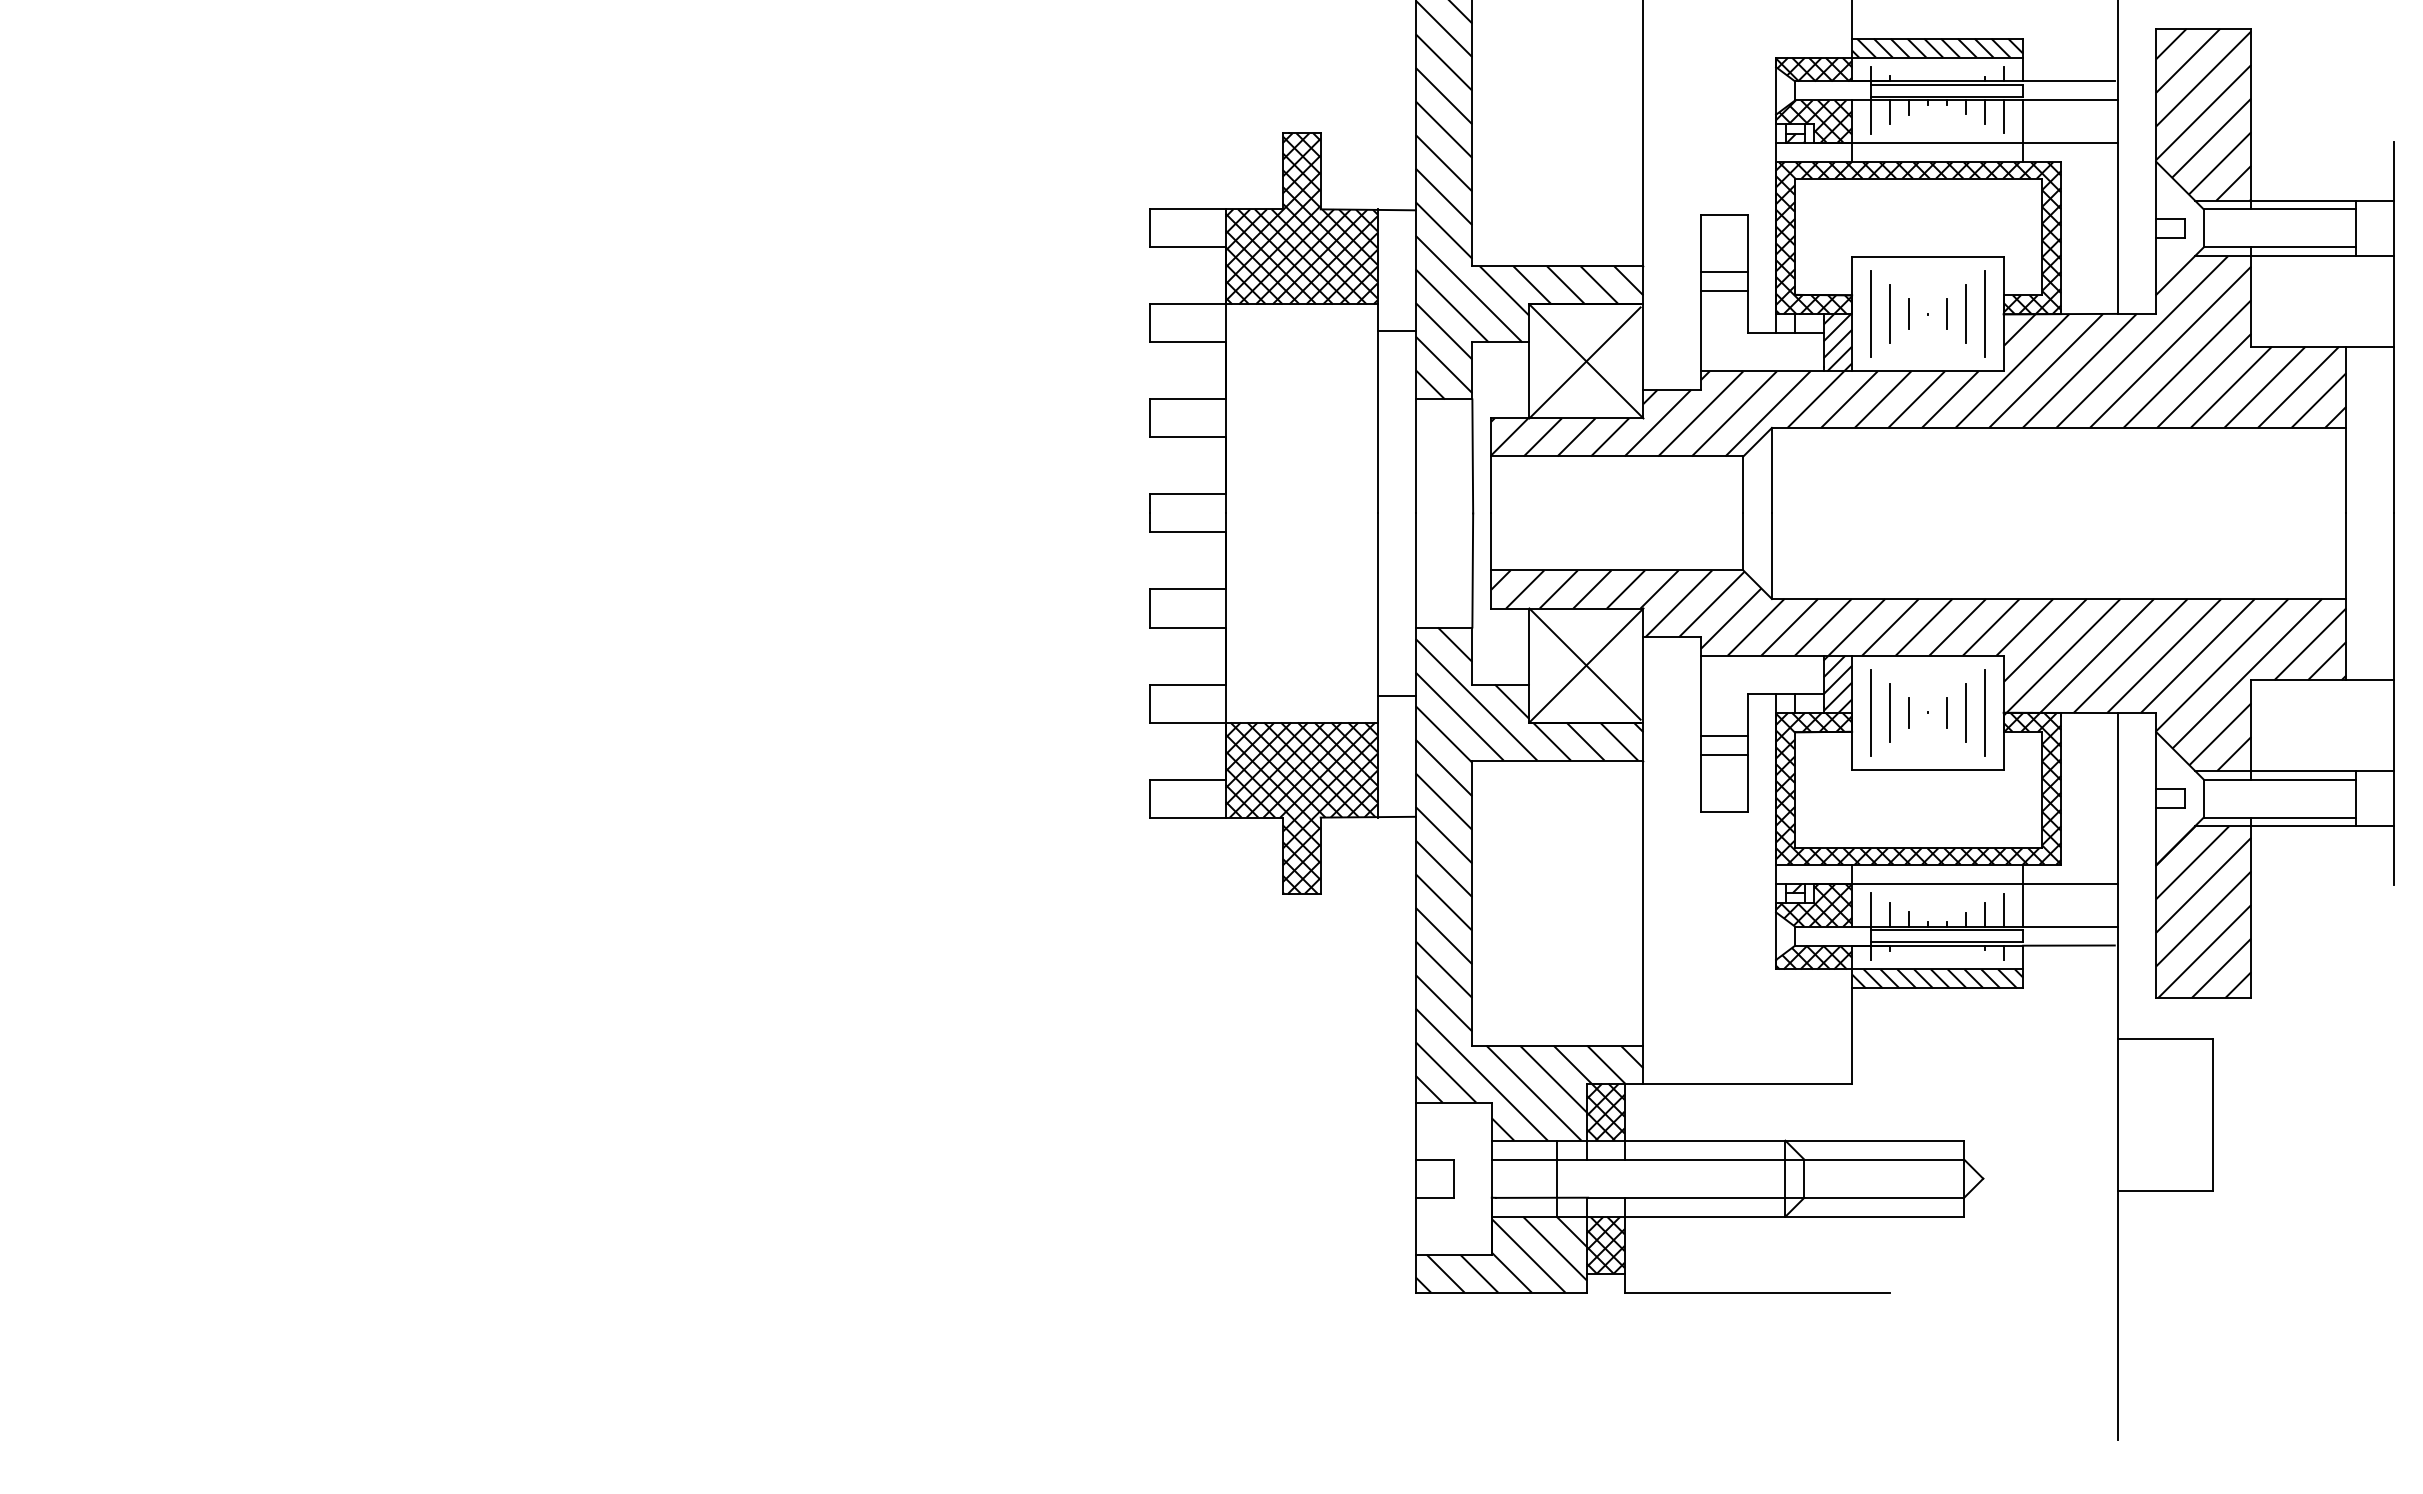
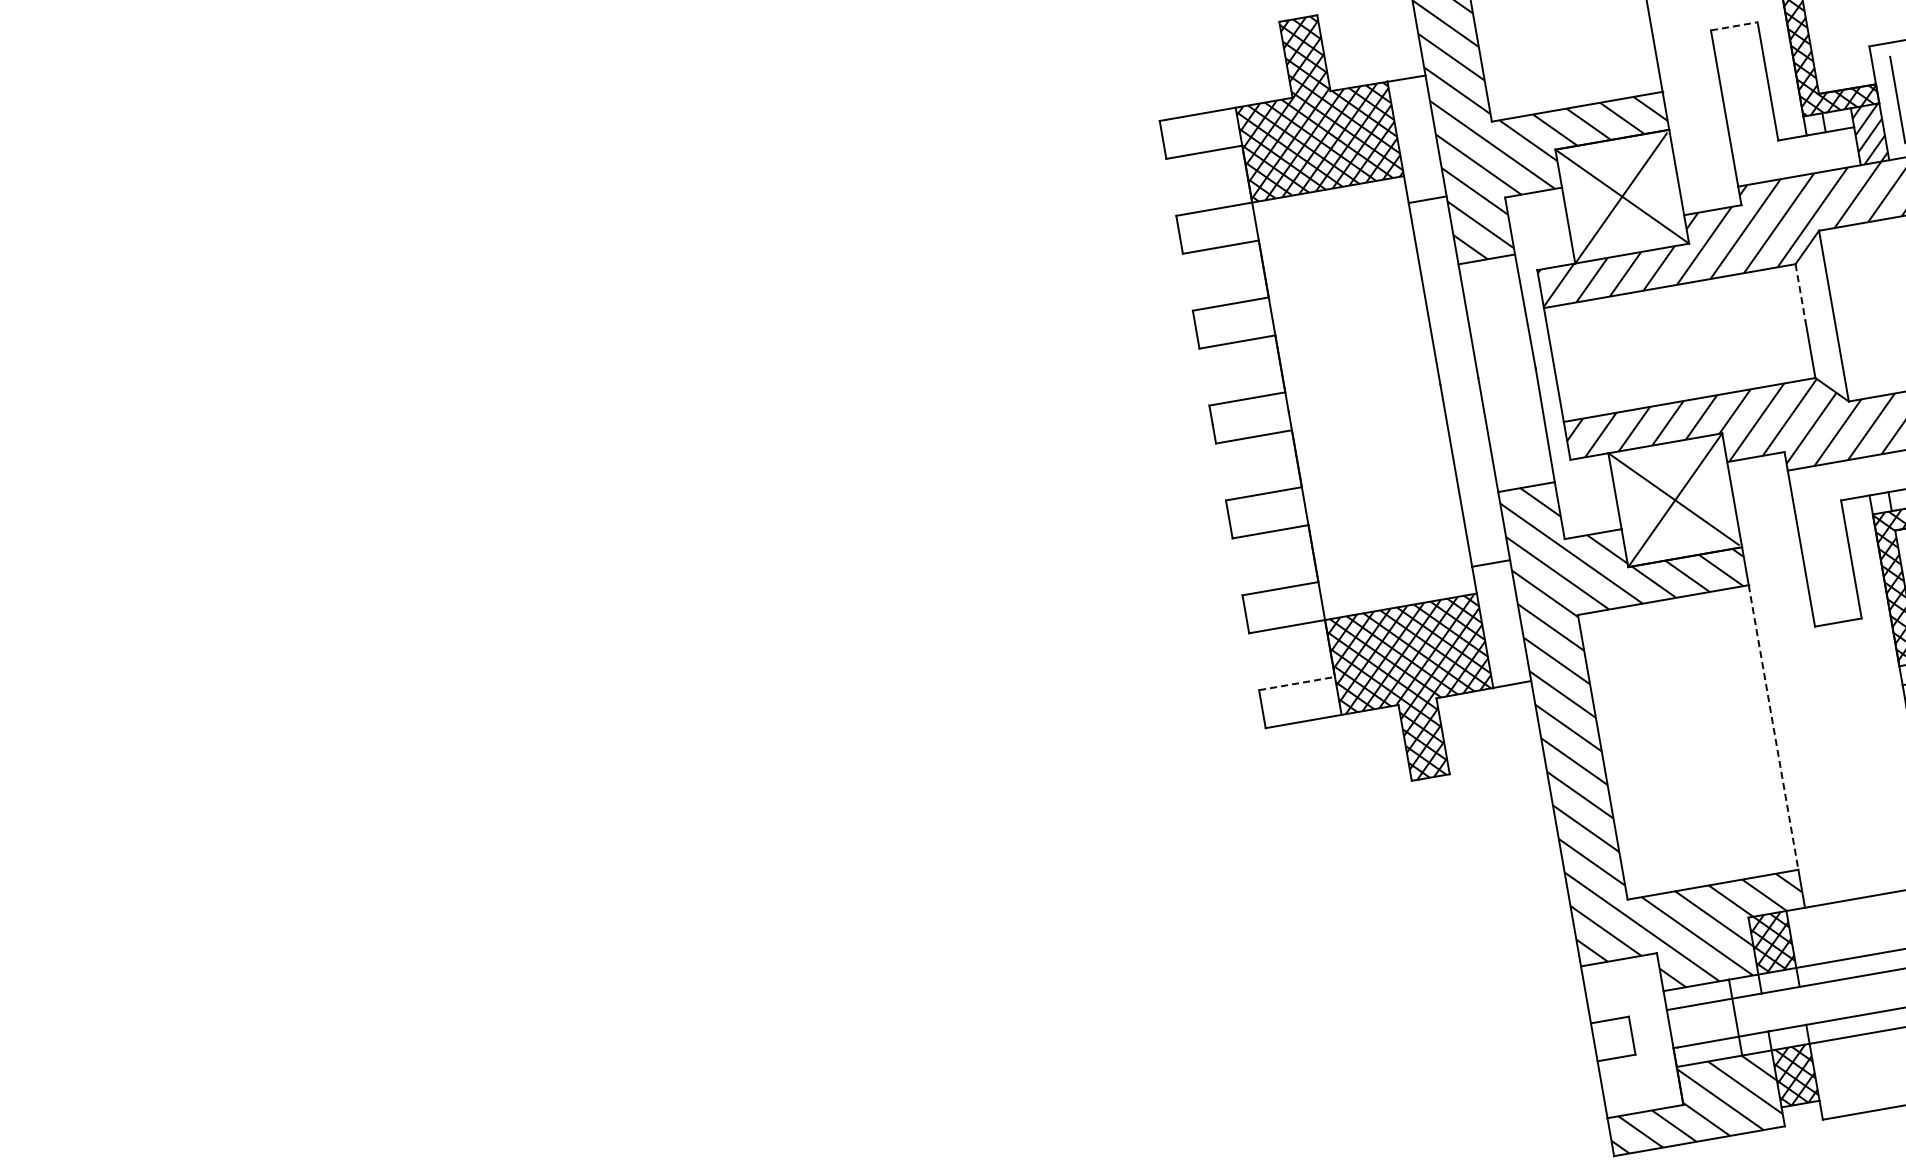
line: (1724, 214) -> (1734, 25), solid -> dashed
line: (1723, 271) -> (1743, 83), removed
line: (1723, 290) -> (1746, 101), removed
line: (1743, 484) -> (1800, 292), solid -> dashed
line: (1723, 736) -> (1824, 547), removed
line: (1723, 755) -> (1827, 566), removed
line: (1188, 779) -> (1297, 683), solid -> dashed
line: (1643, 903) -> (1773, 727), solid -> dashed

